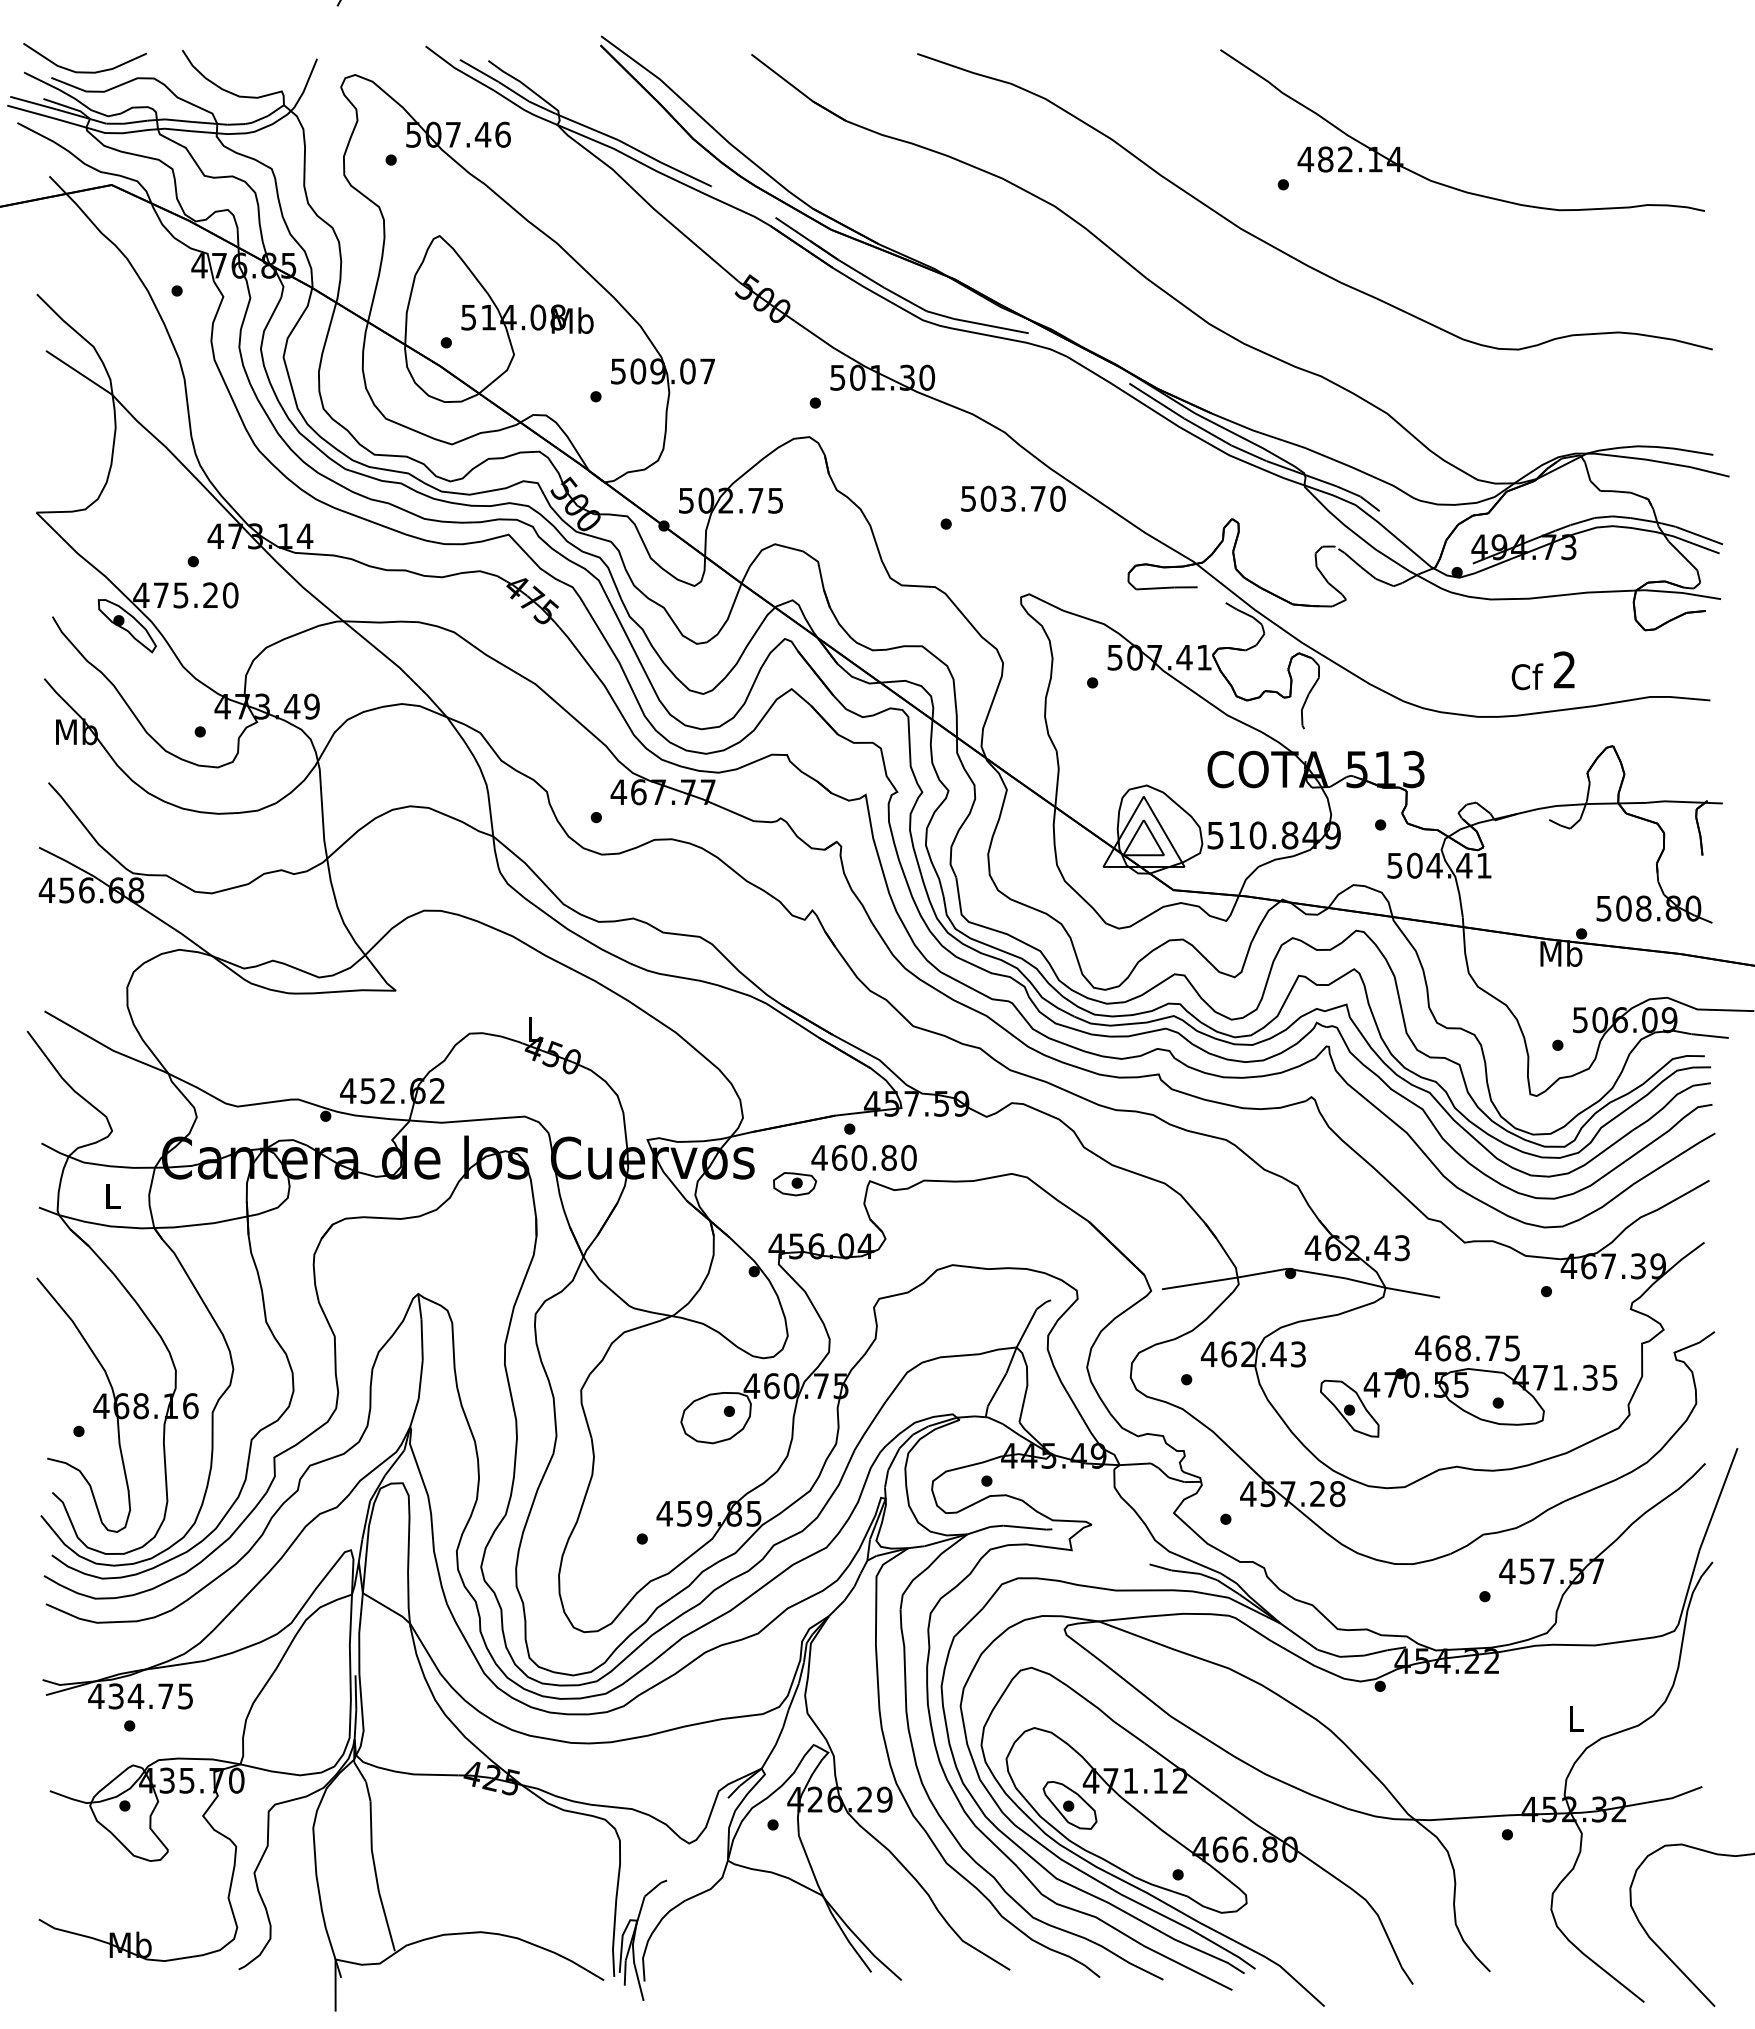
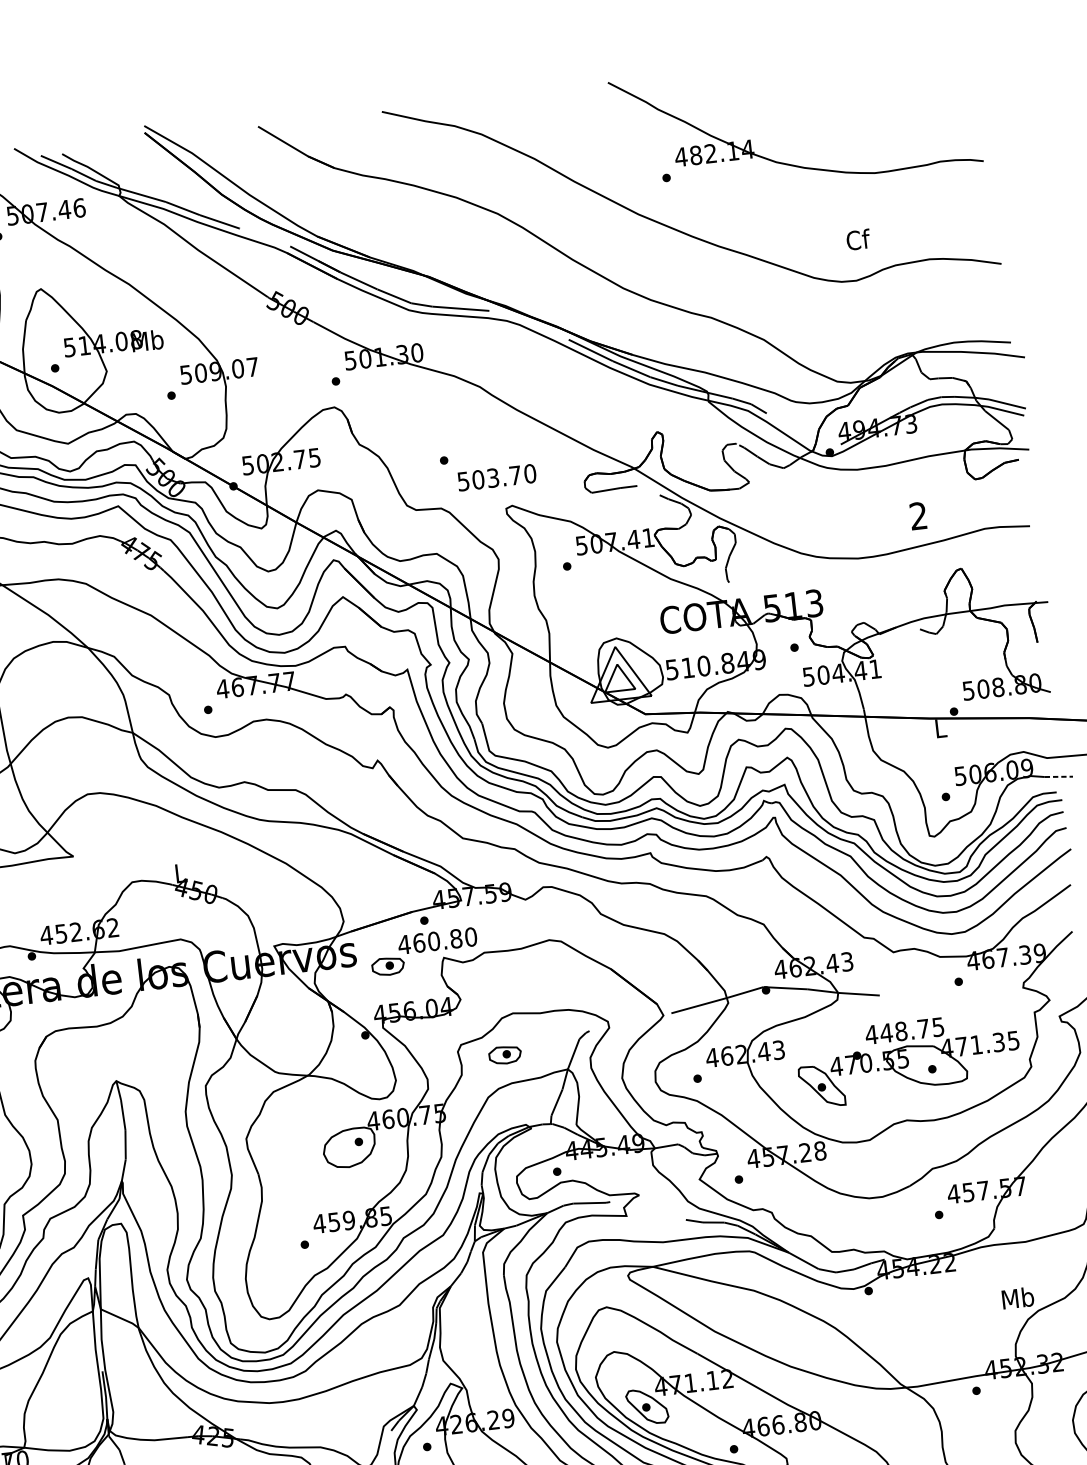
text: (1013, 498) -> (497, 477), moved
text: (1527, 676) -> (858, 239), moved
text: (1561, 953) -> (940, 728), Mb -> L
line: (1710, 1036) -> (1059, 777), solid -> dashed
part: (936, 1319) -> (505, 1055), added
text: (1442, 1348) -> (886, 1033), 468.75 -> 448.75
text: (1576, 1718) -> (1018, 1298), L -> Mb

